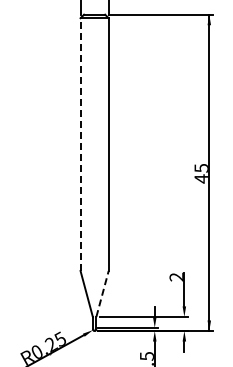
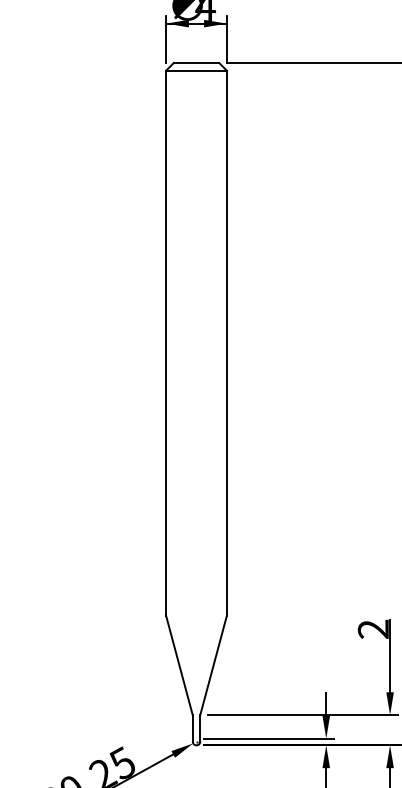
line: (80, 144) -> (166, 343), dashed -> solid
line: (102, 293) -> (213, 664), dashed -> solid

